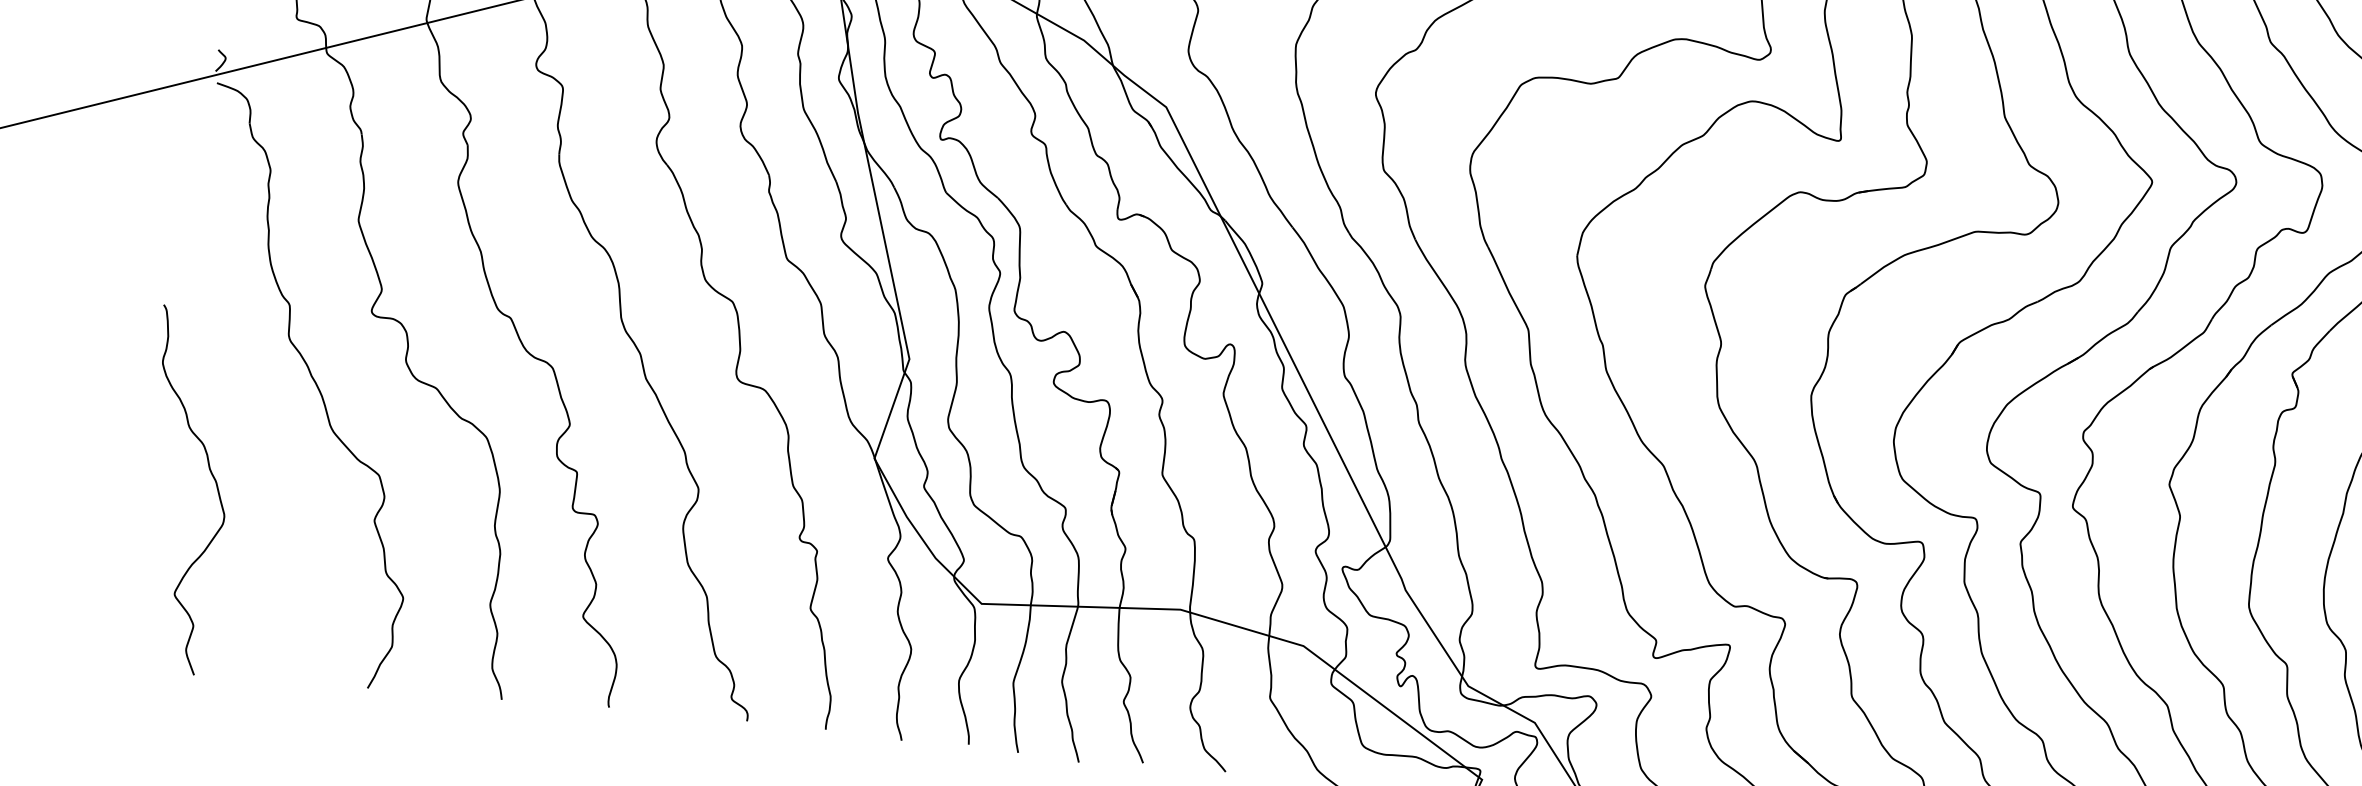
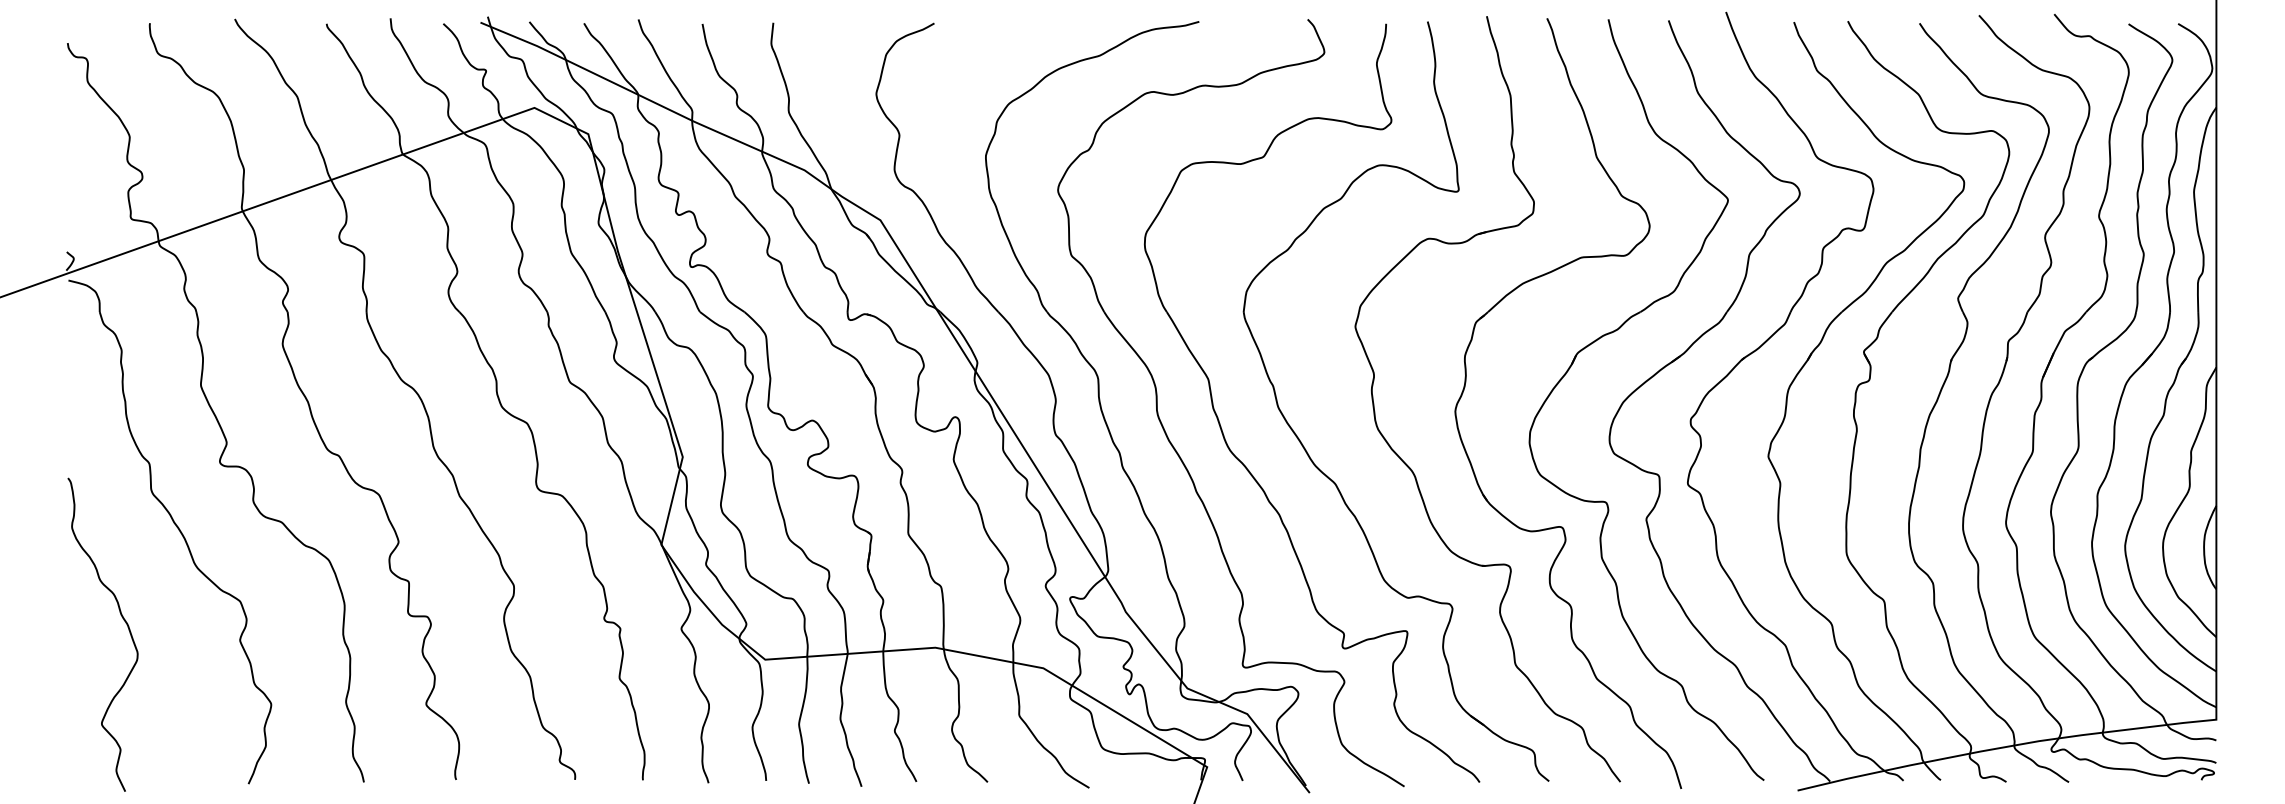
curve: (211, 476) -> (123, 620), moved

